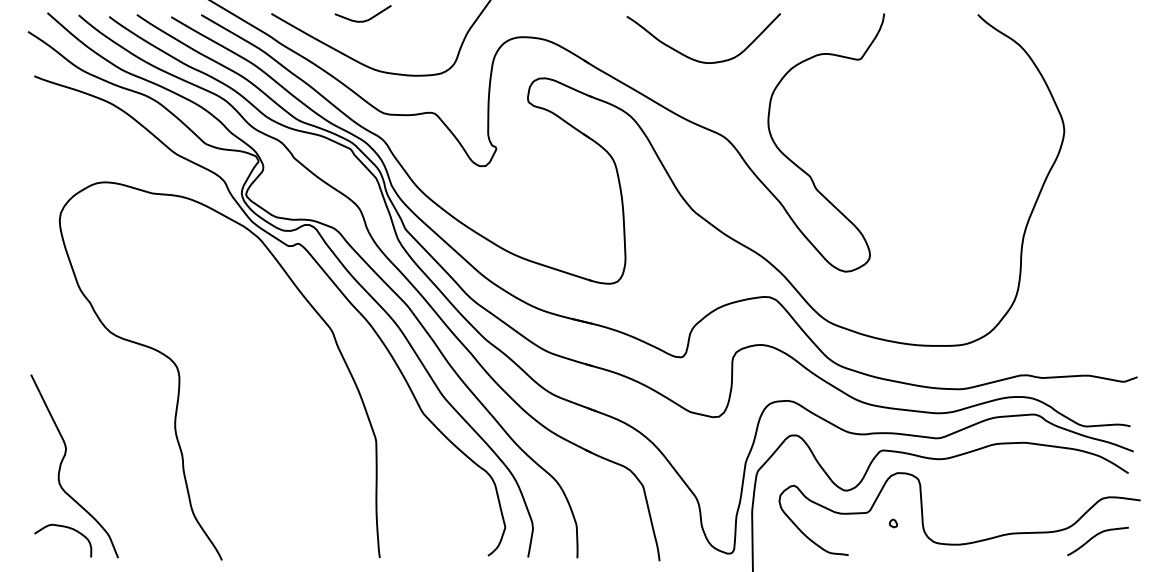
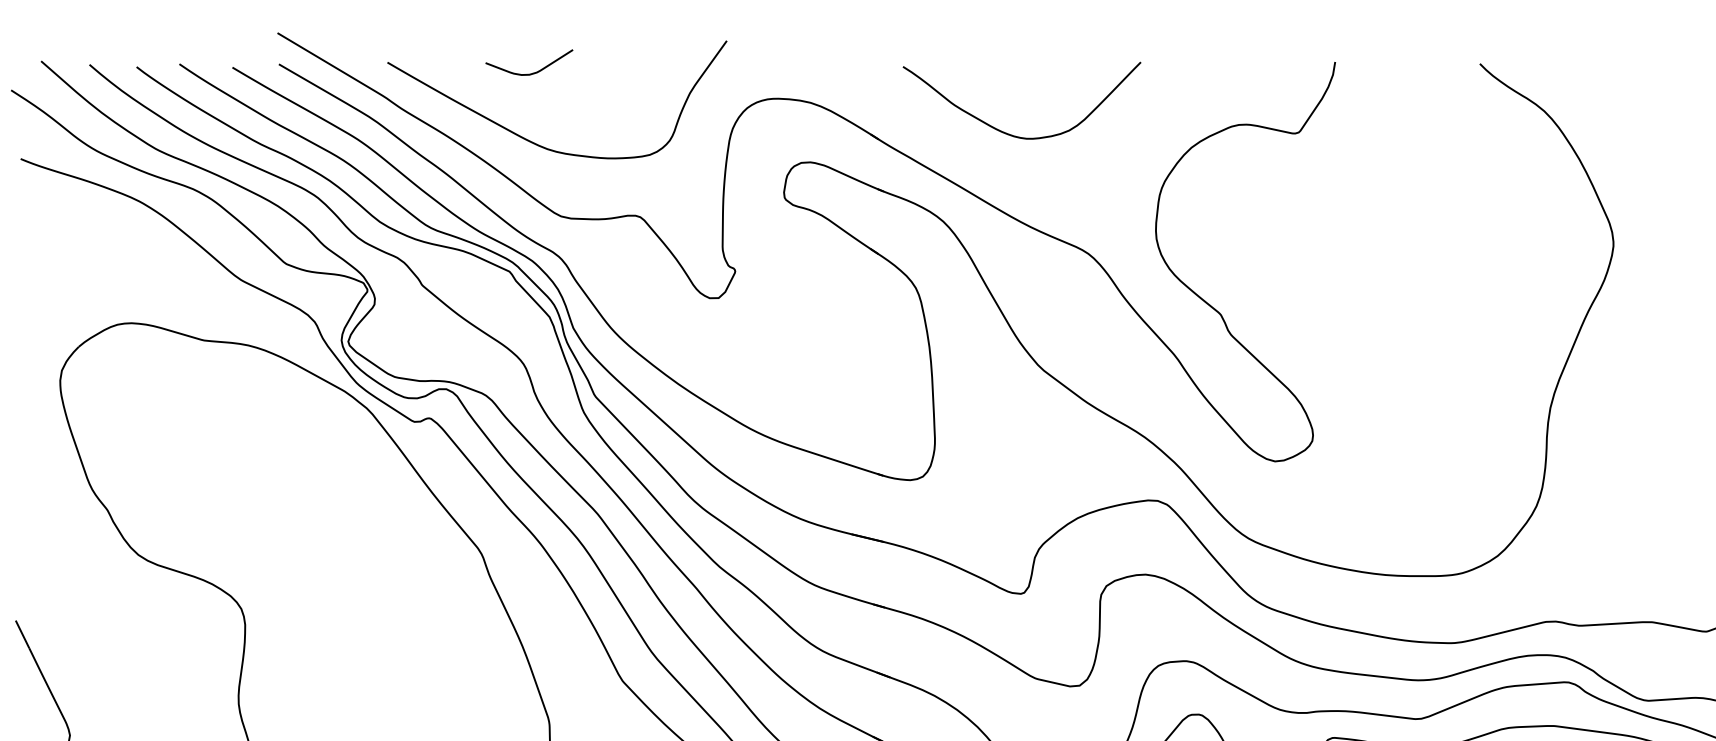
curve: (696, 59) -> (1010, 133), moved

